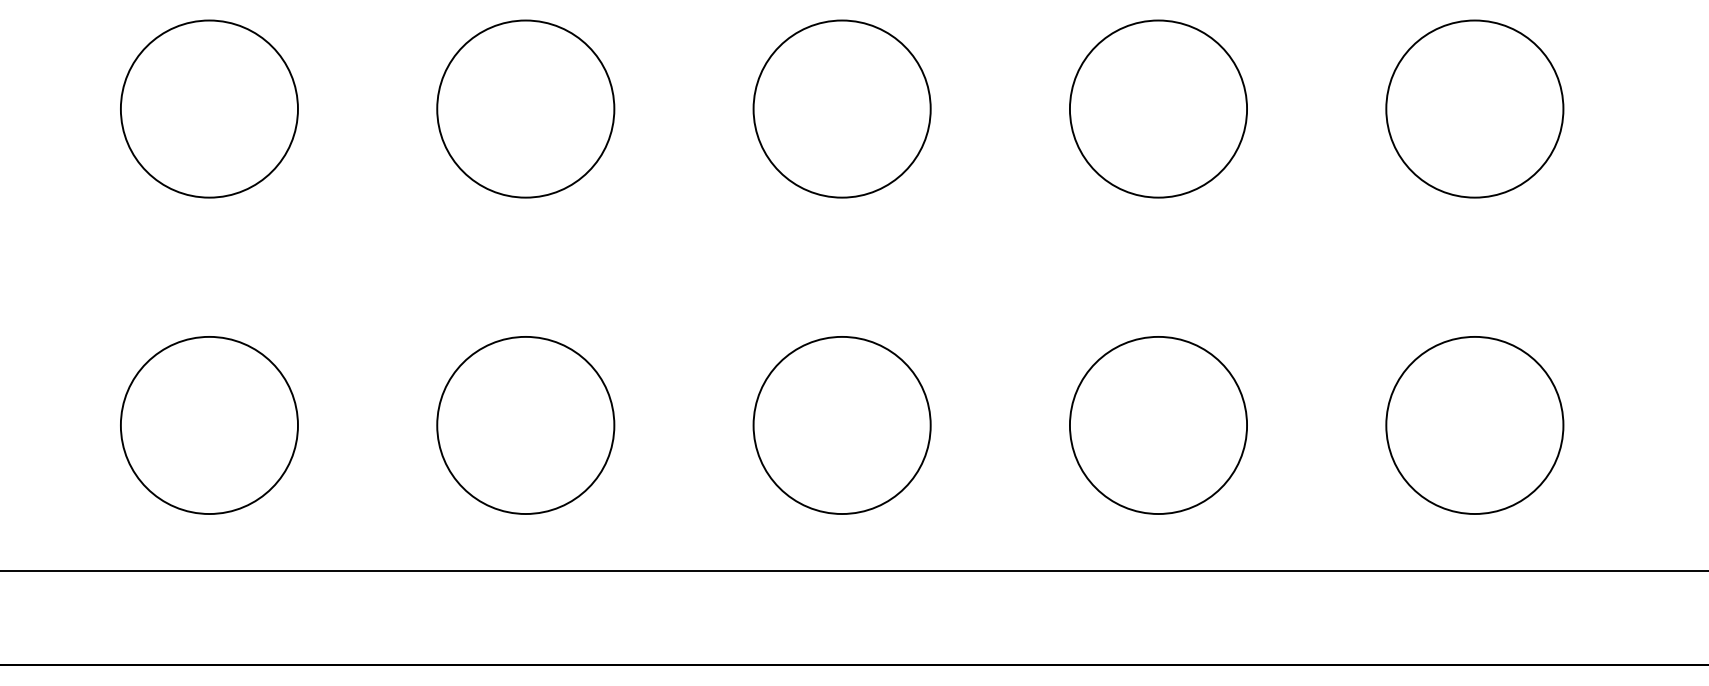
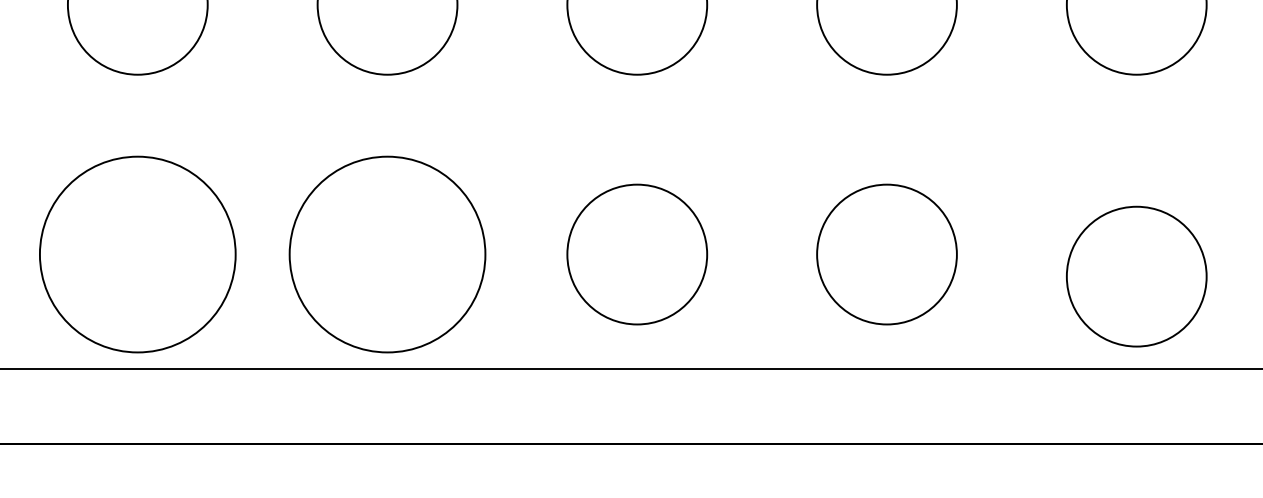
circle: (208, 425) -> (137, 254), size x1.4
circle: (525, 425) -> (387, 254), size x1.4
circle: (1474, 425) -> (1136, 276), moved

